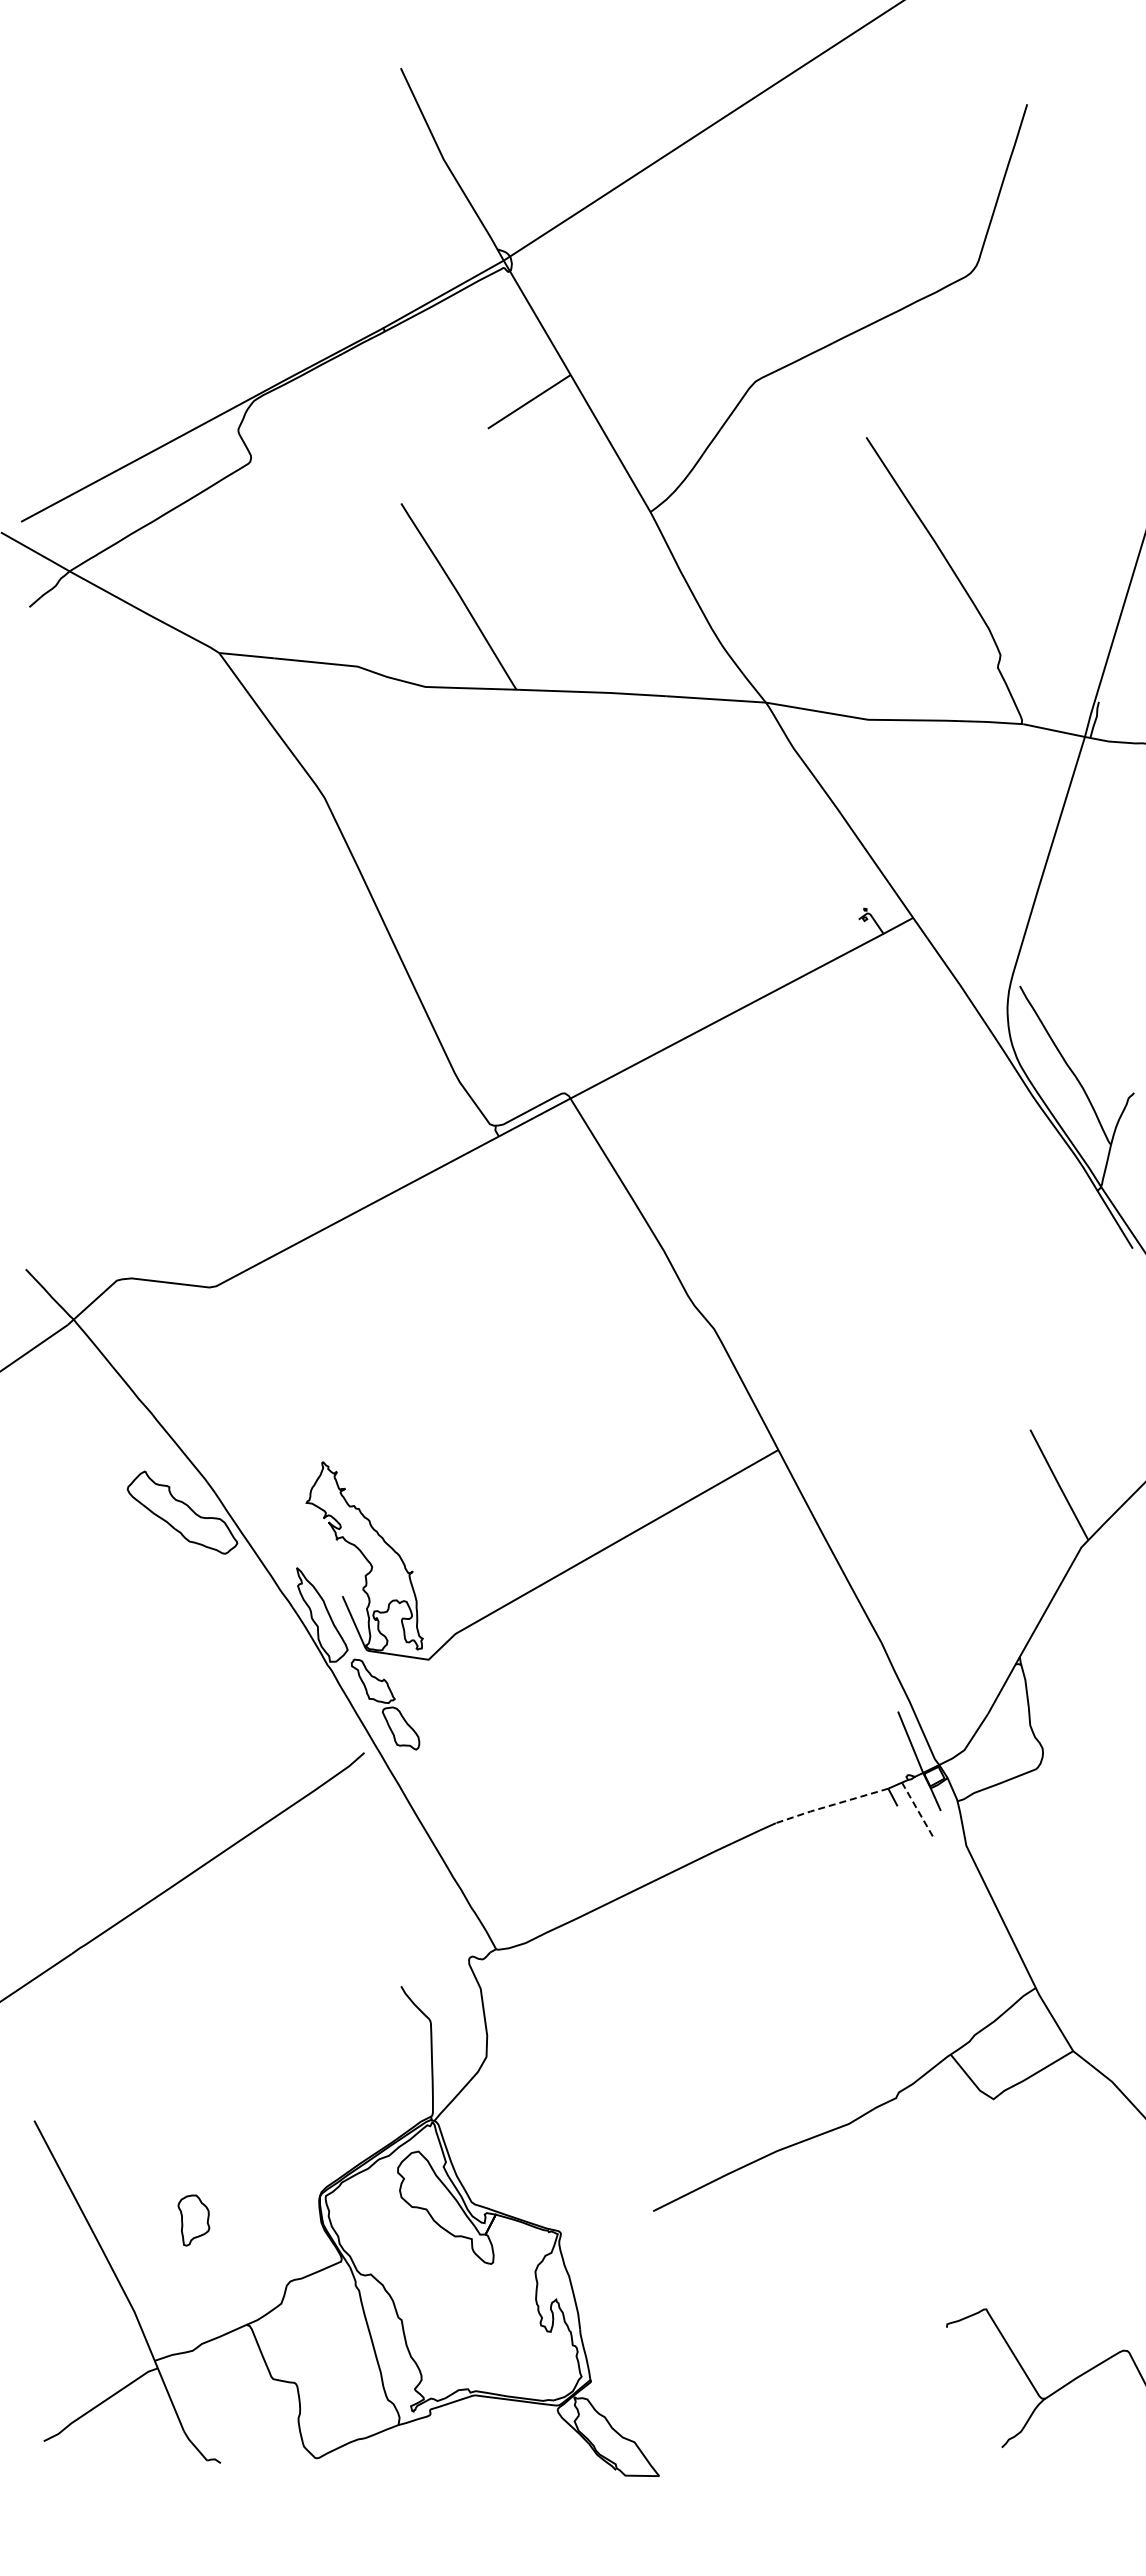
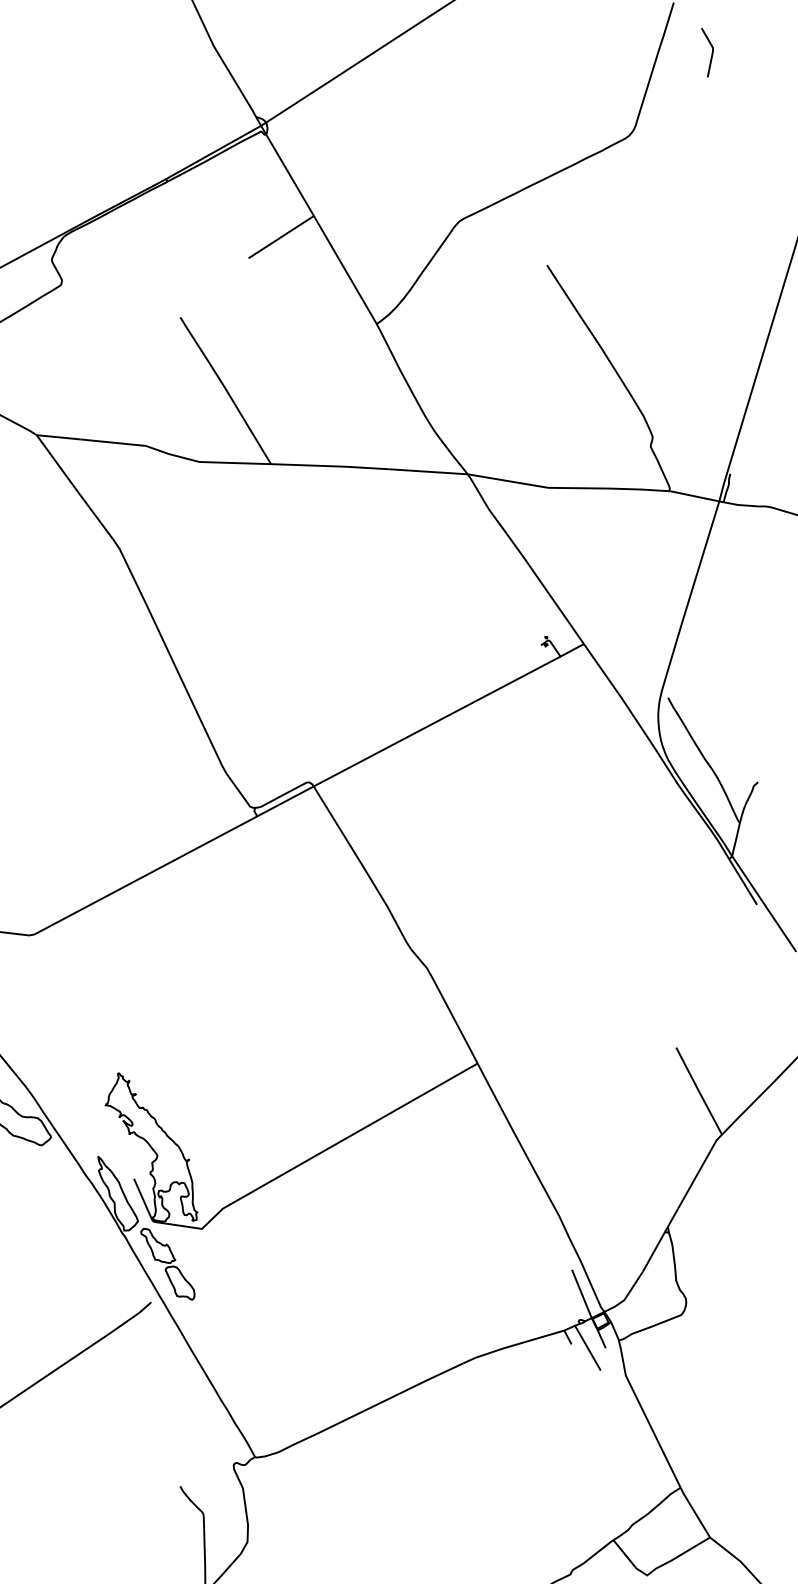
curve: (1075, 167) -> (711, 52), added
line: (831, 1805) -> (519, 1343), dashed -> solid
line: (918, 1811) -> (588, 1348), dashed -> solid

